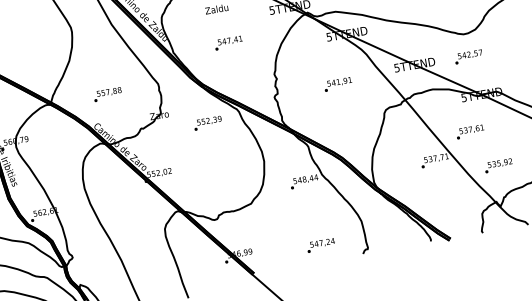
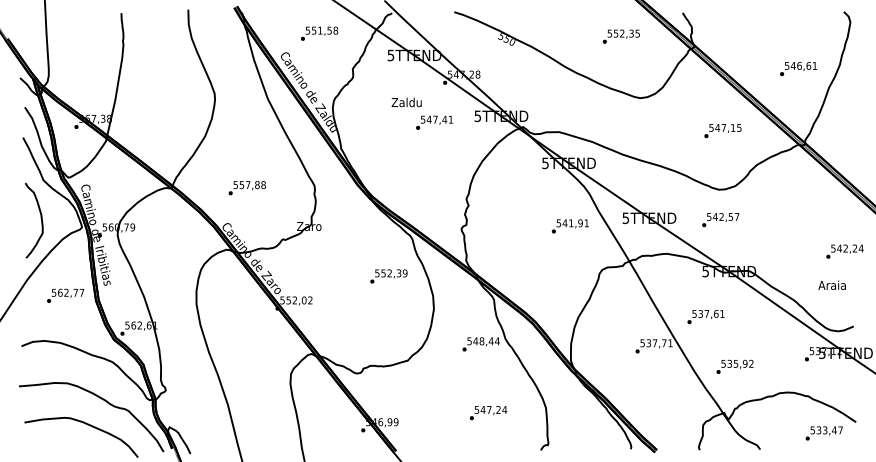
text: (228, 42) -> (434, 122), moved
text: (337, 84) -> (569, 226), moved
text: (207, 123) -> (388, 276), moved
text: (321, 245) -> (488, 413), moved

